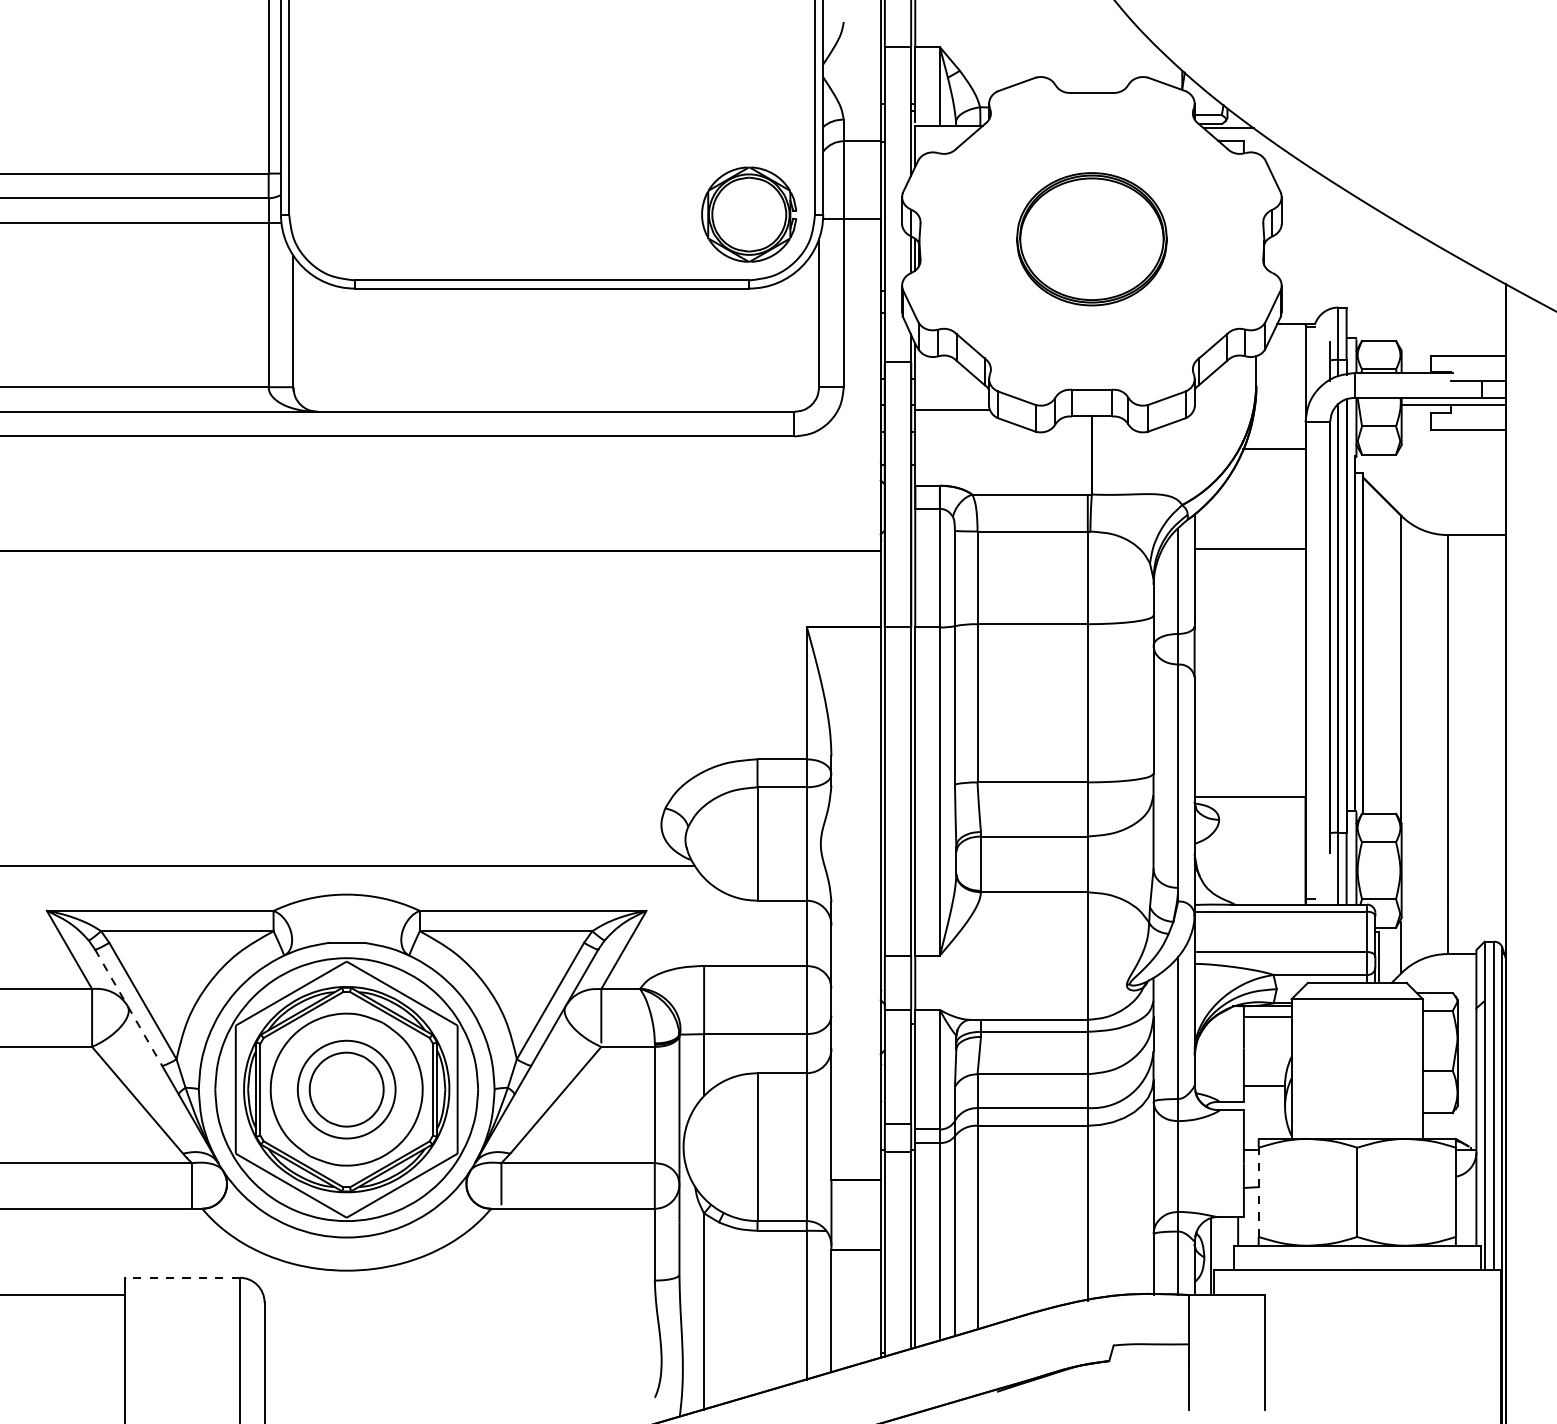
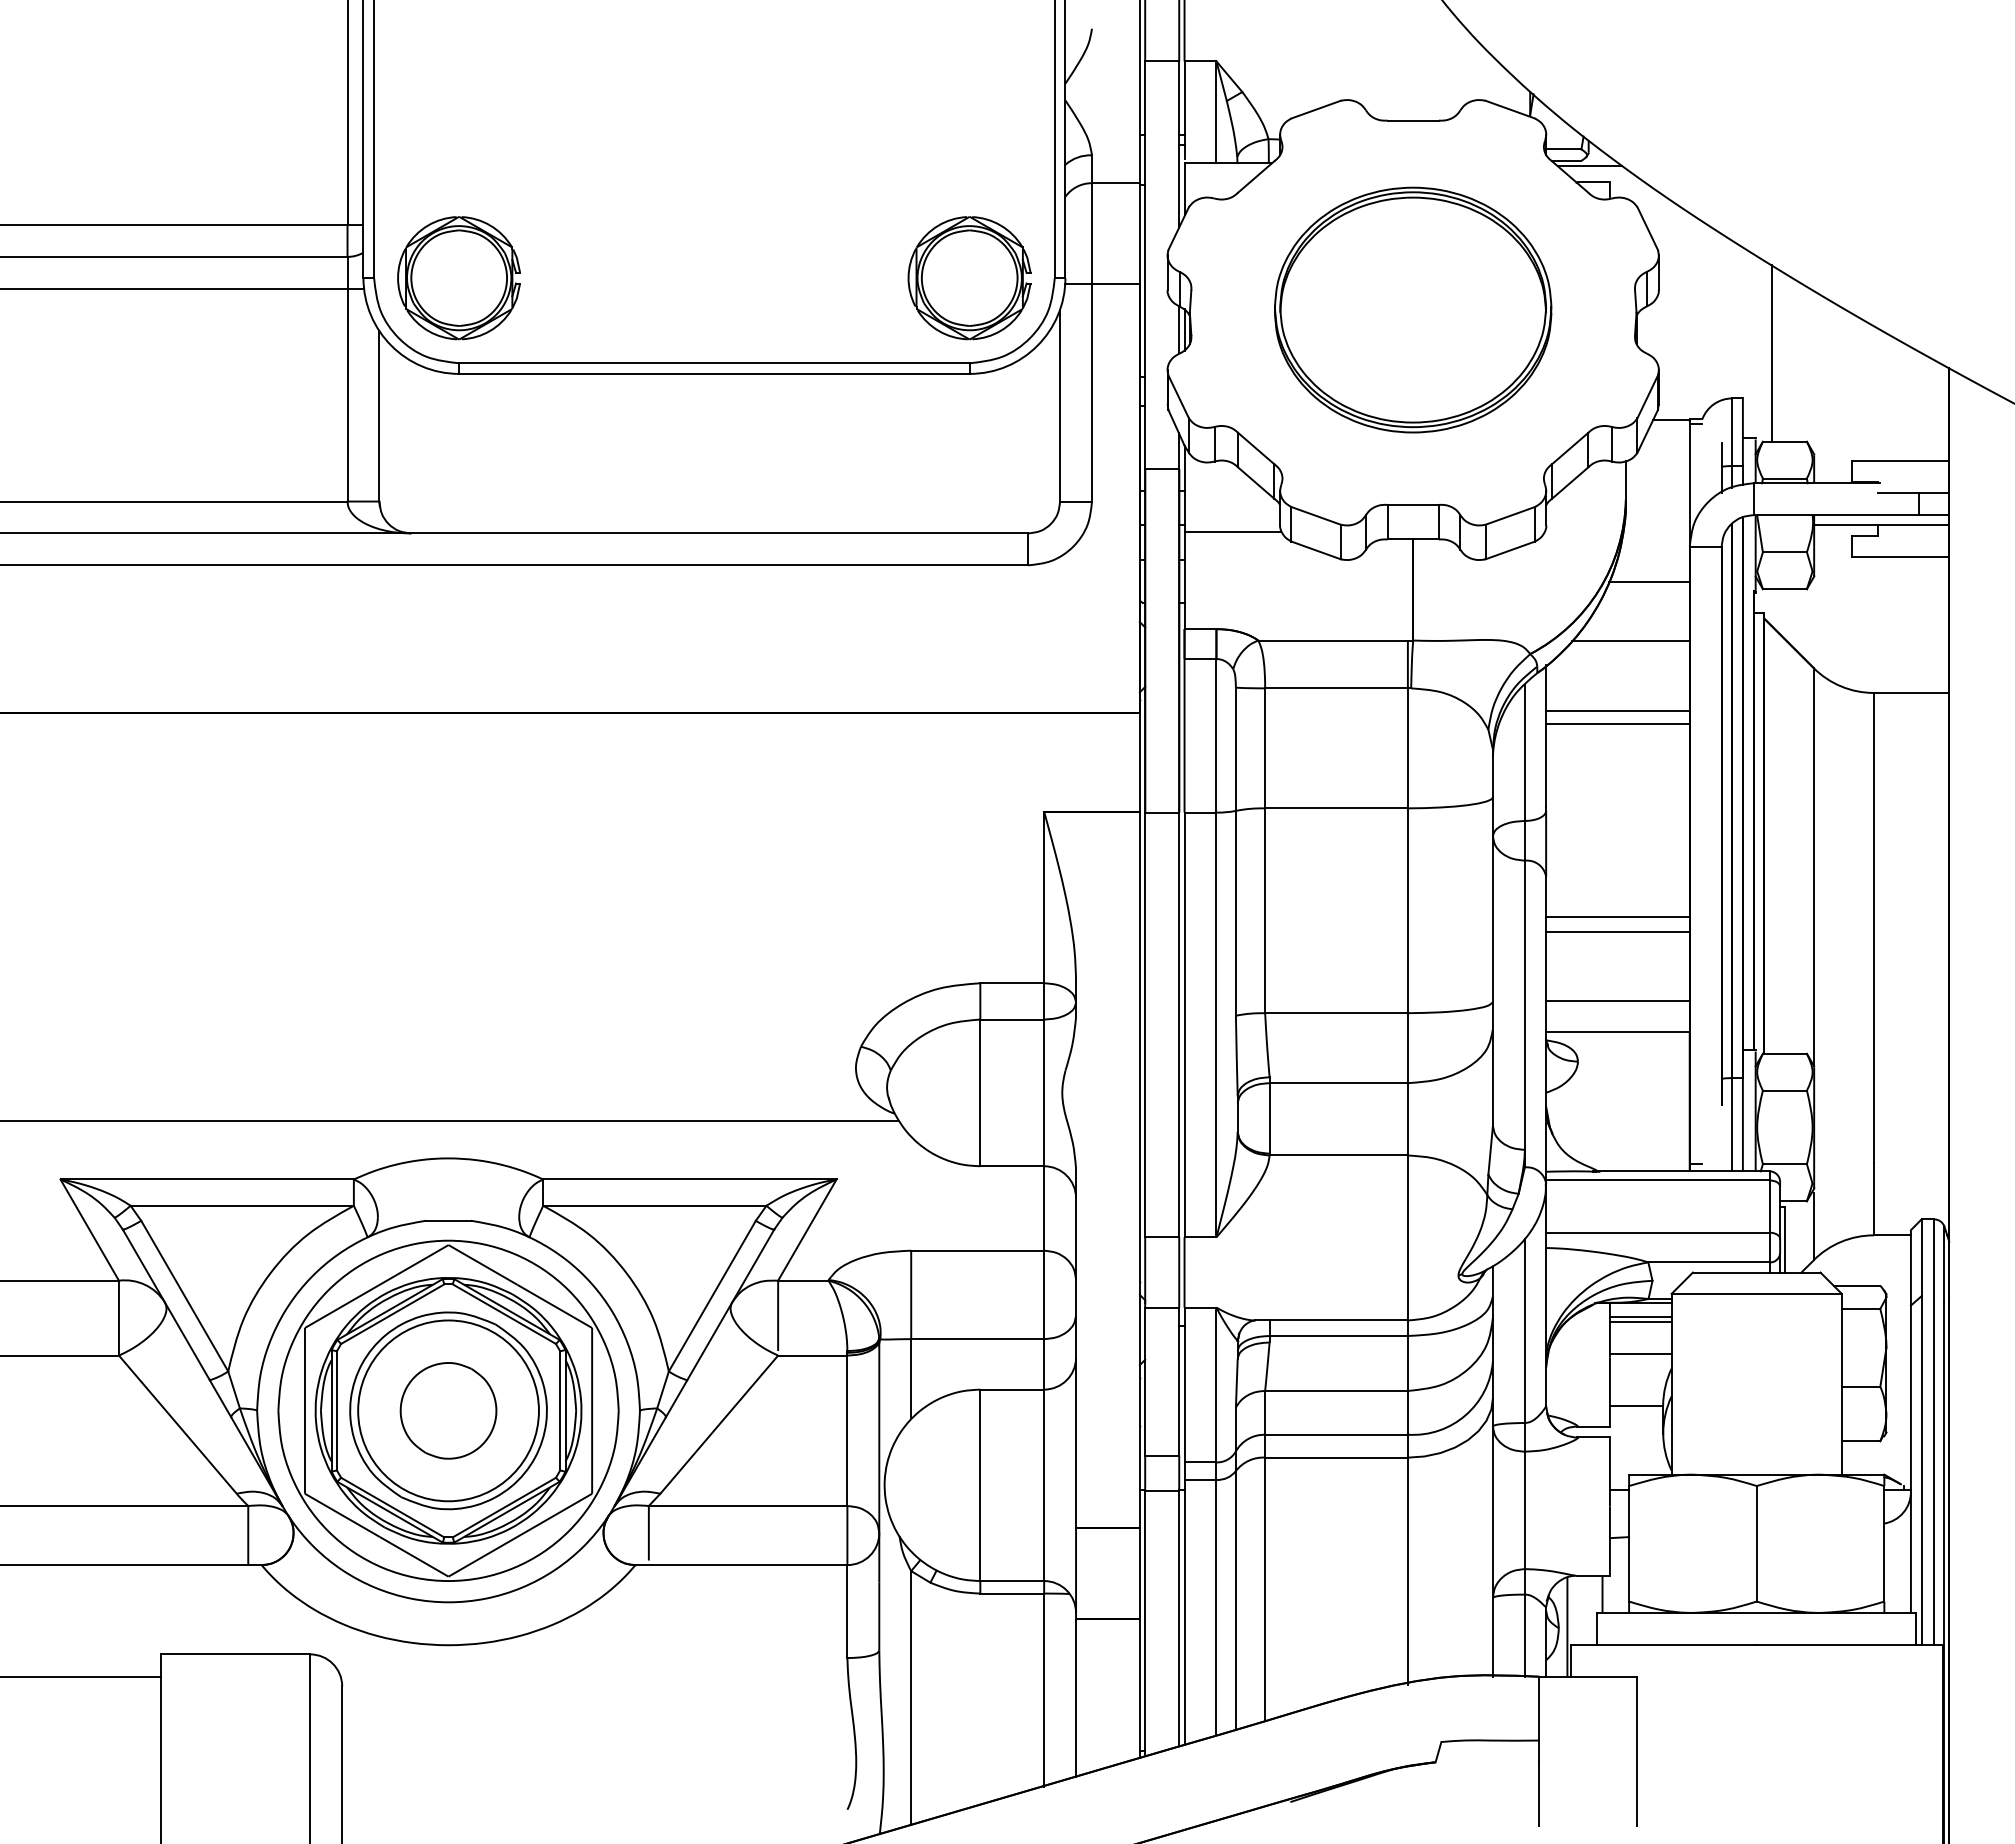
part: (354, 214) -> (458, 278), added
part: (1092, 238) -> (1413, 309), size x1.43
line: (1368, 272) -> (1771, 353), added
line: (1259, 495) -> (1630, 641), added
line: (1249, 559) -> (1617, 724), added
line: (1249, 707) -> (1617, 916), added
line: (1249, 720) -> (1617, 932), added
line: (1249, 773) -> (1617, 1001), added
line: (128, 1007) -> (166, 1304), dashed -> solid
line: (1267, 1020) -> (1640, 1321), added
line: (1267, 1046) -> (1640, 1354), added
circle: (346, 1089) -> (448, 1410), size x1.43
line: (1258, 1192) -> (1629, 1543), dashed -> solid
line: (182, 1277) -> (235, 1654), dashed -> solid

